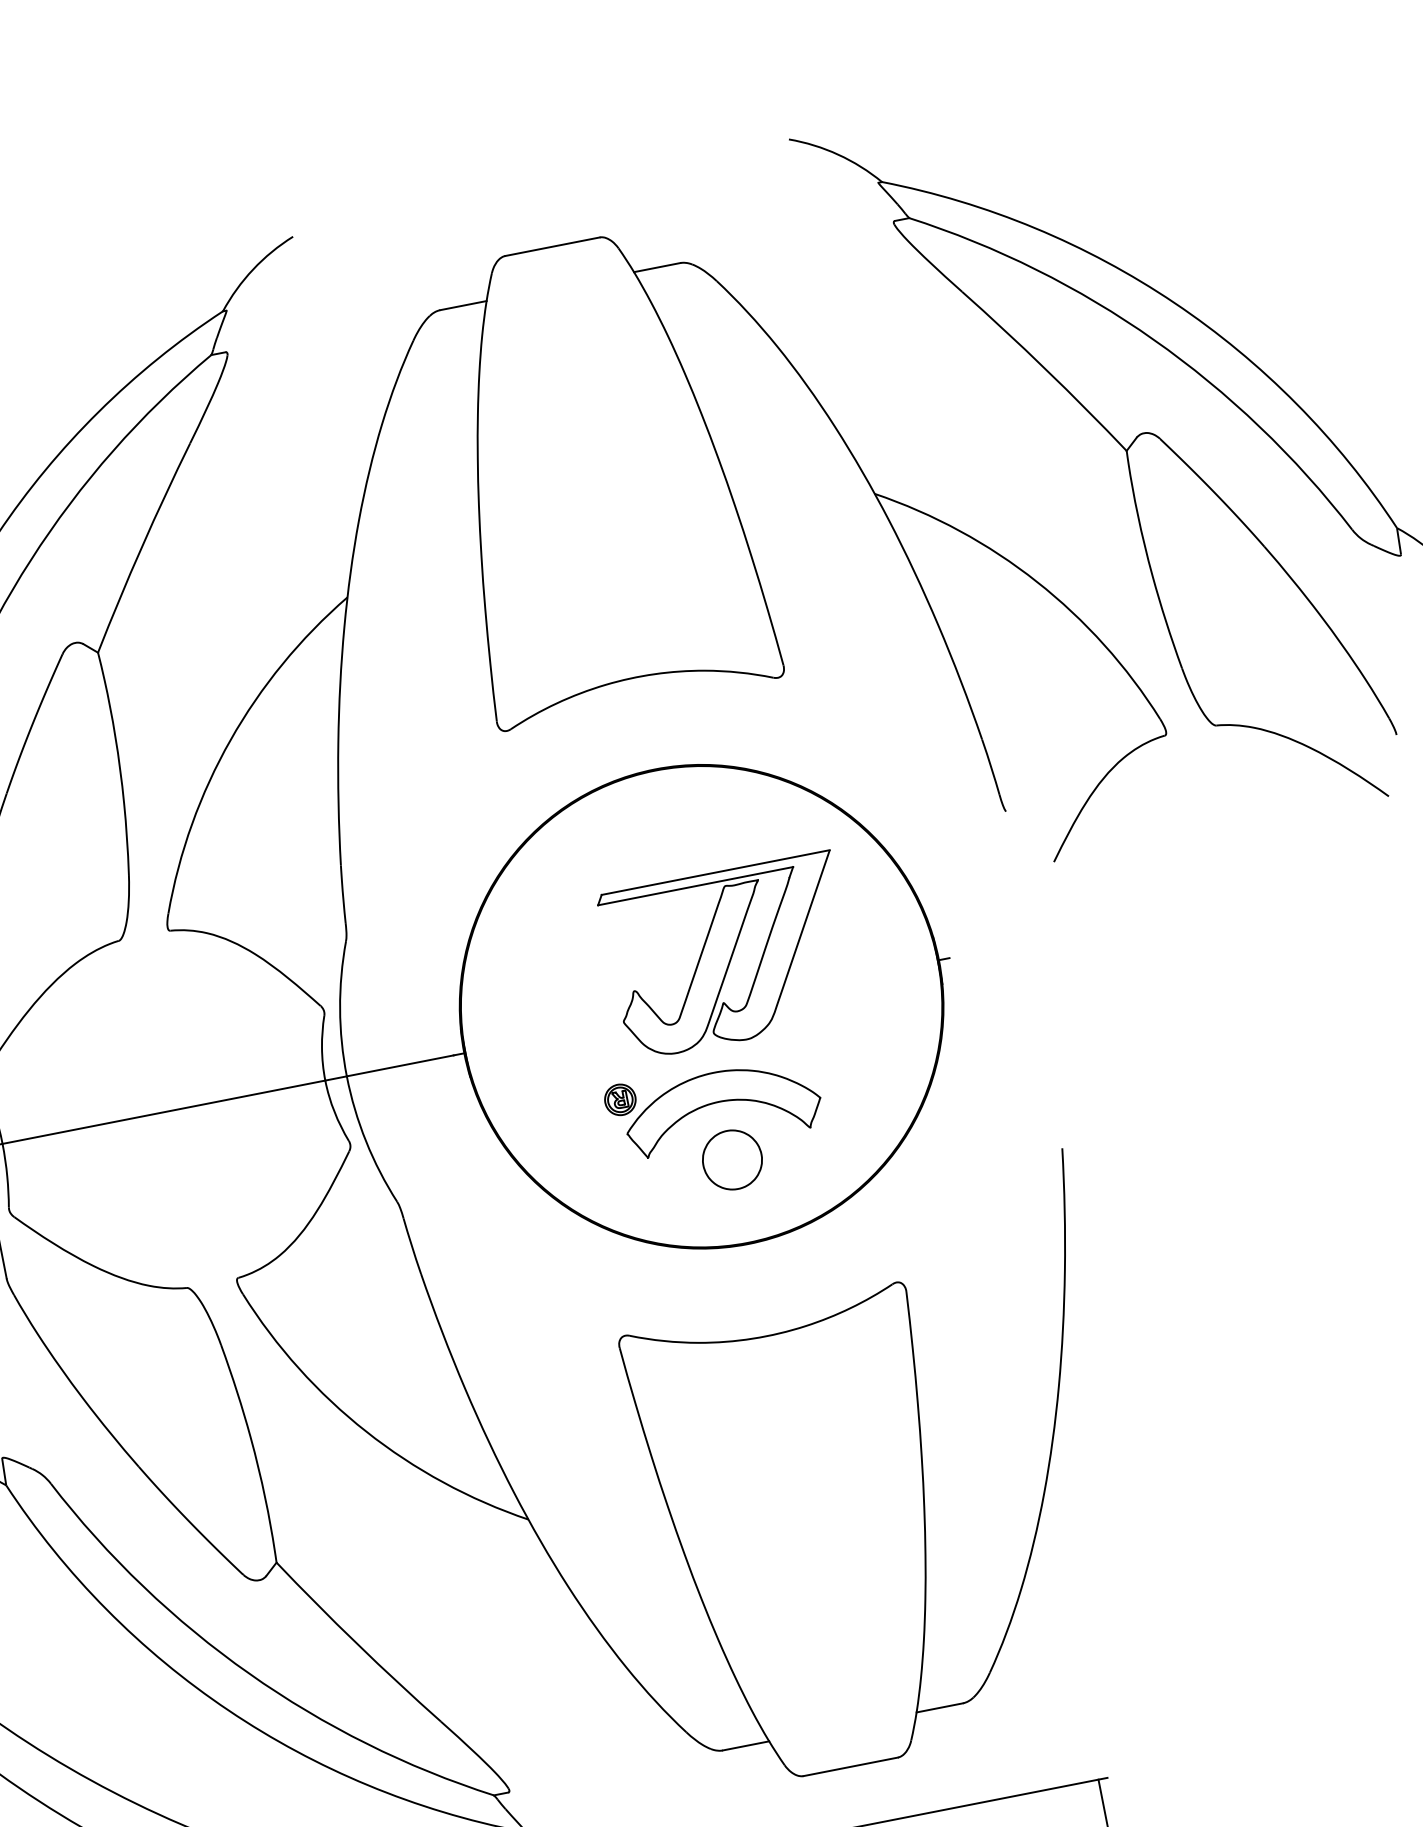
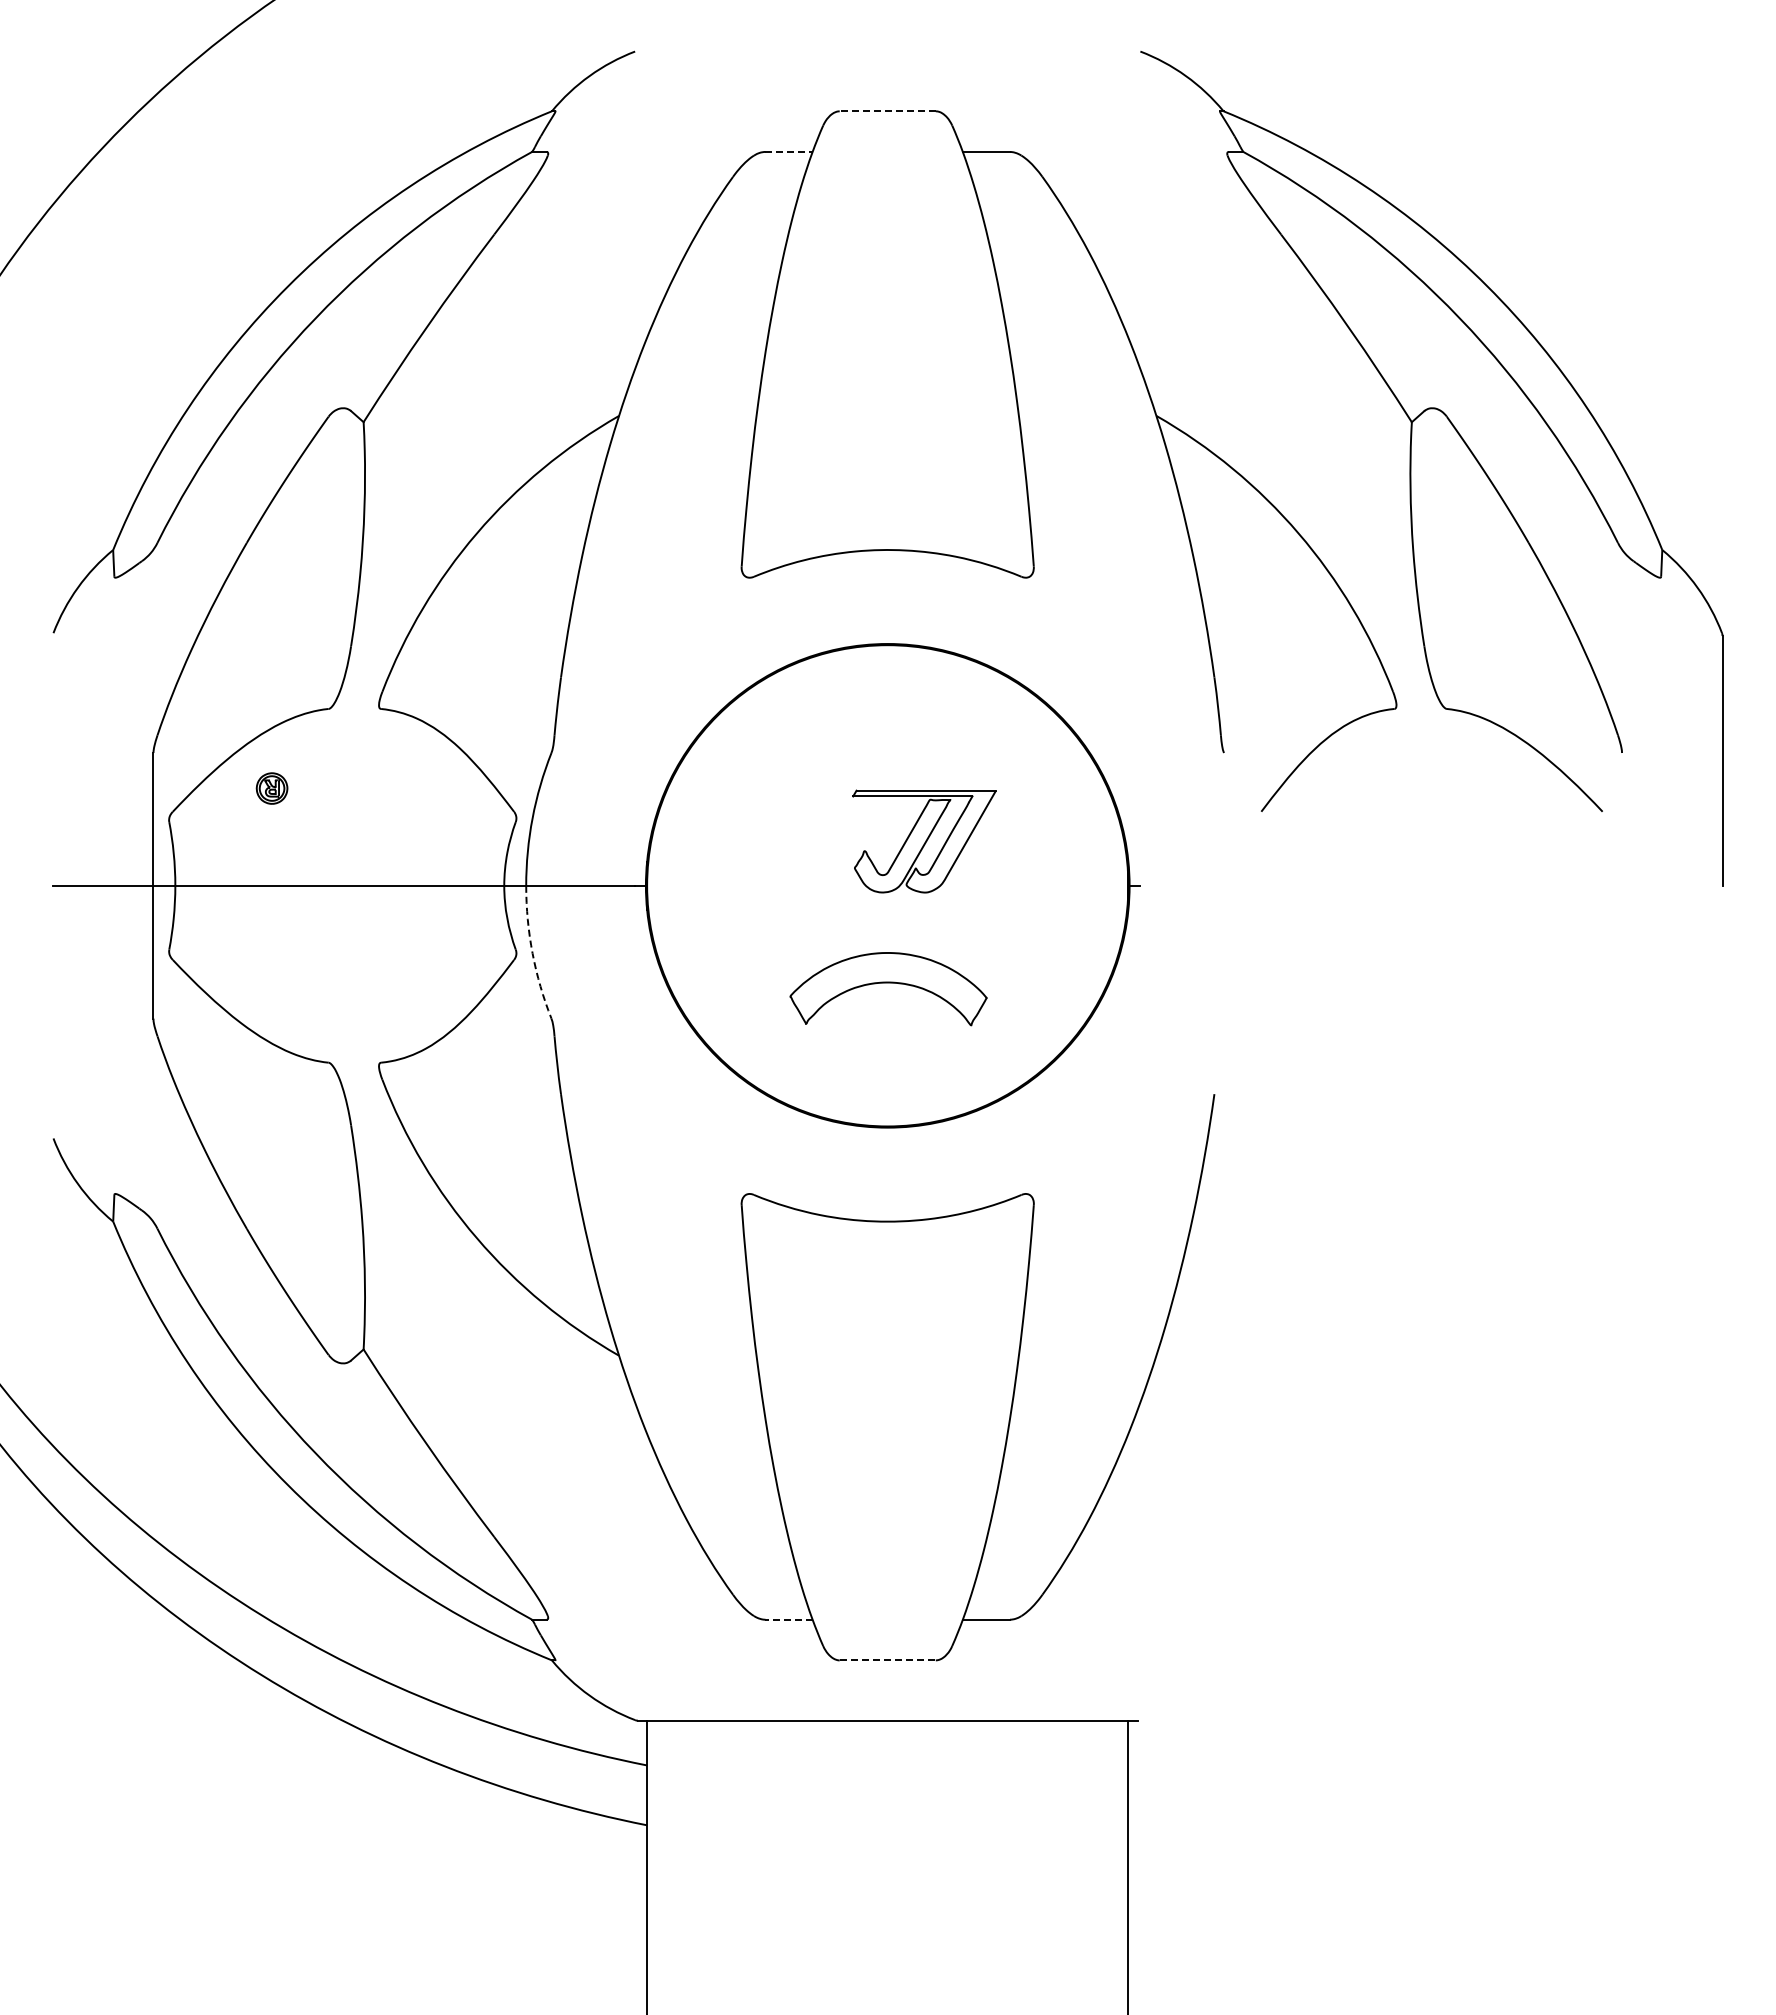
line: (552, 246) -> (887, 111), solid -> dashed
line: (463, 305) -> (789, 151), solid -> dashed
part: (729, 956) -> (924, 841), size x0.6
part: (619, 1099) -> (271, 788), moved
arc: (366, 1141) -> (532, 953), solid -> dashed
part: (732, 1159) -> (888, 1041), removed
line: (746, 1745) -> (789, 1619), solid -> dashed
line: (851, 1766) -> (888, 1660), solid -> dashed

